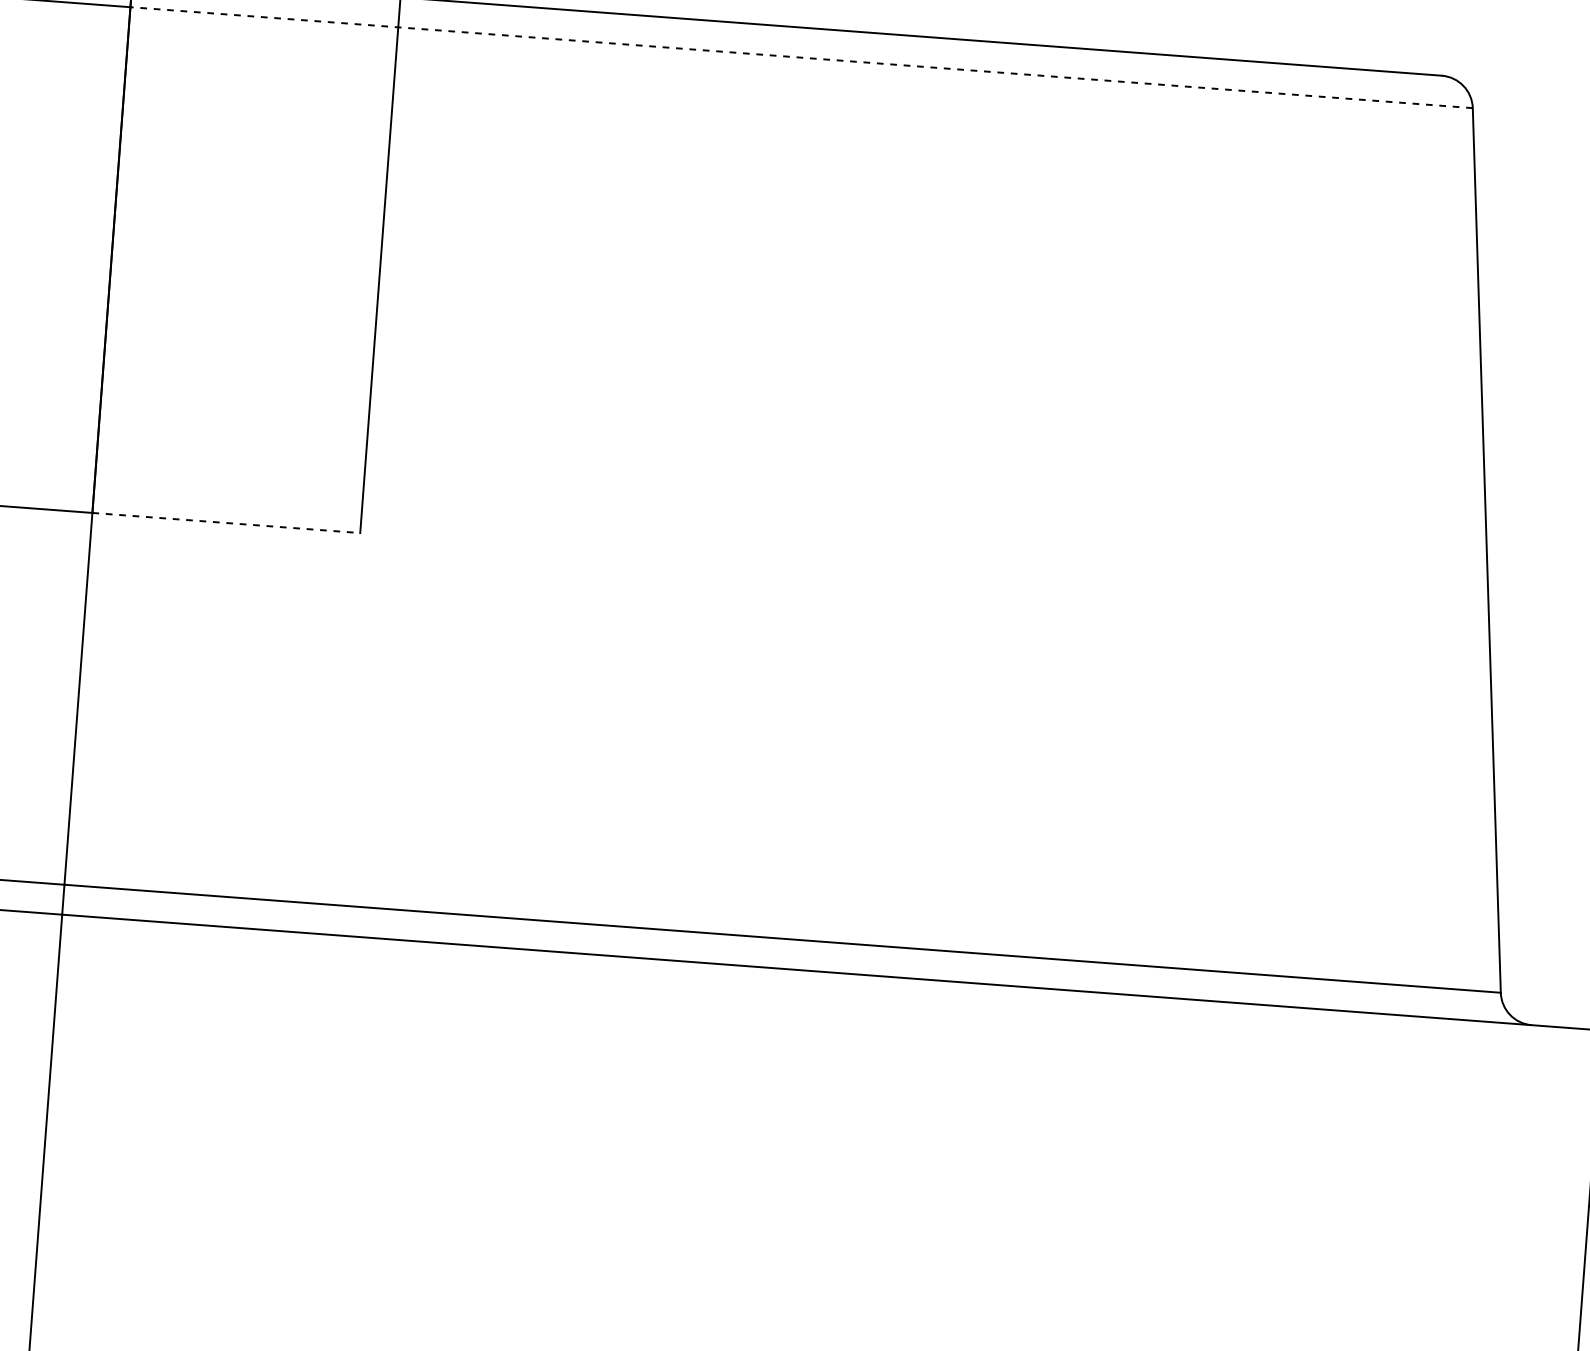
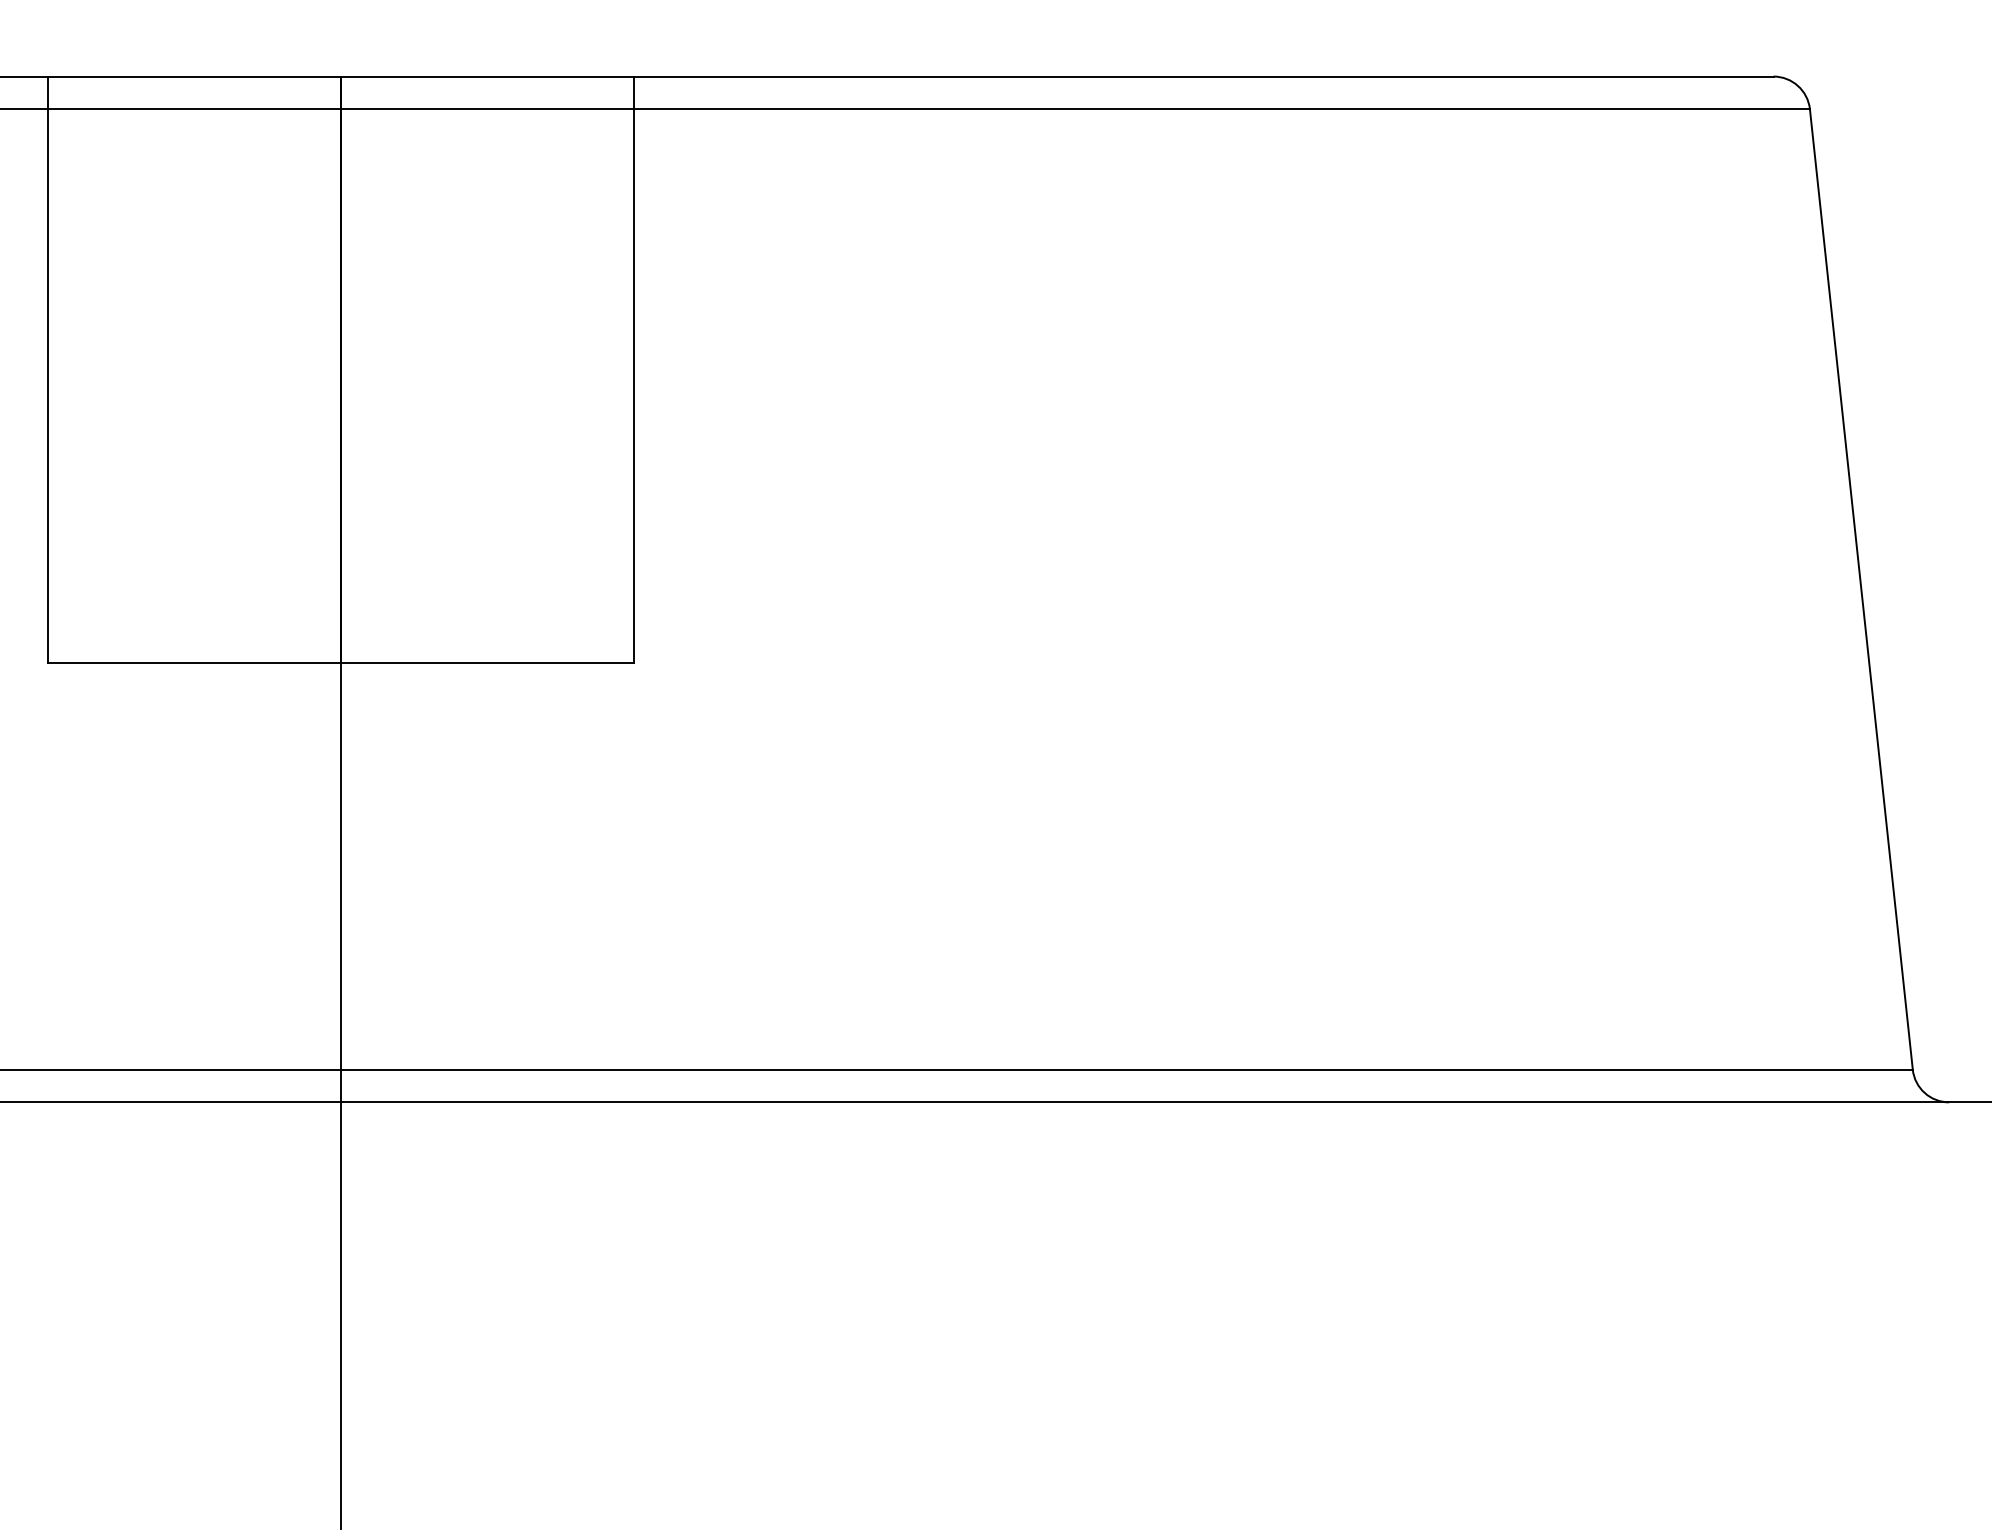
line: (800, 57) -> (1074, 109), dashed -> solid
line: (226, 522) -> (487, 662), dashed -> solid

